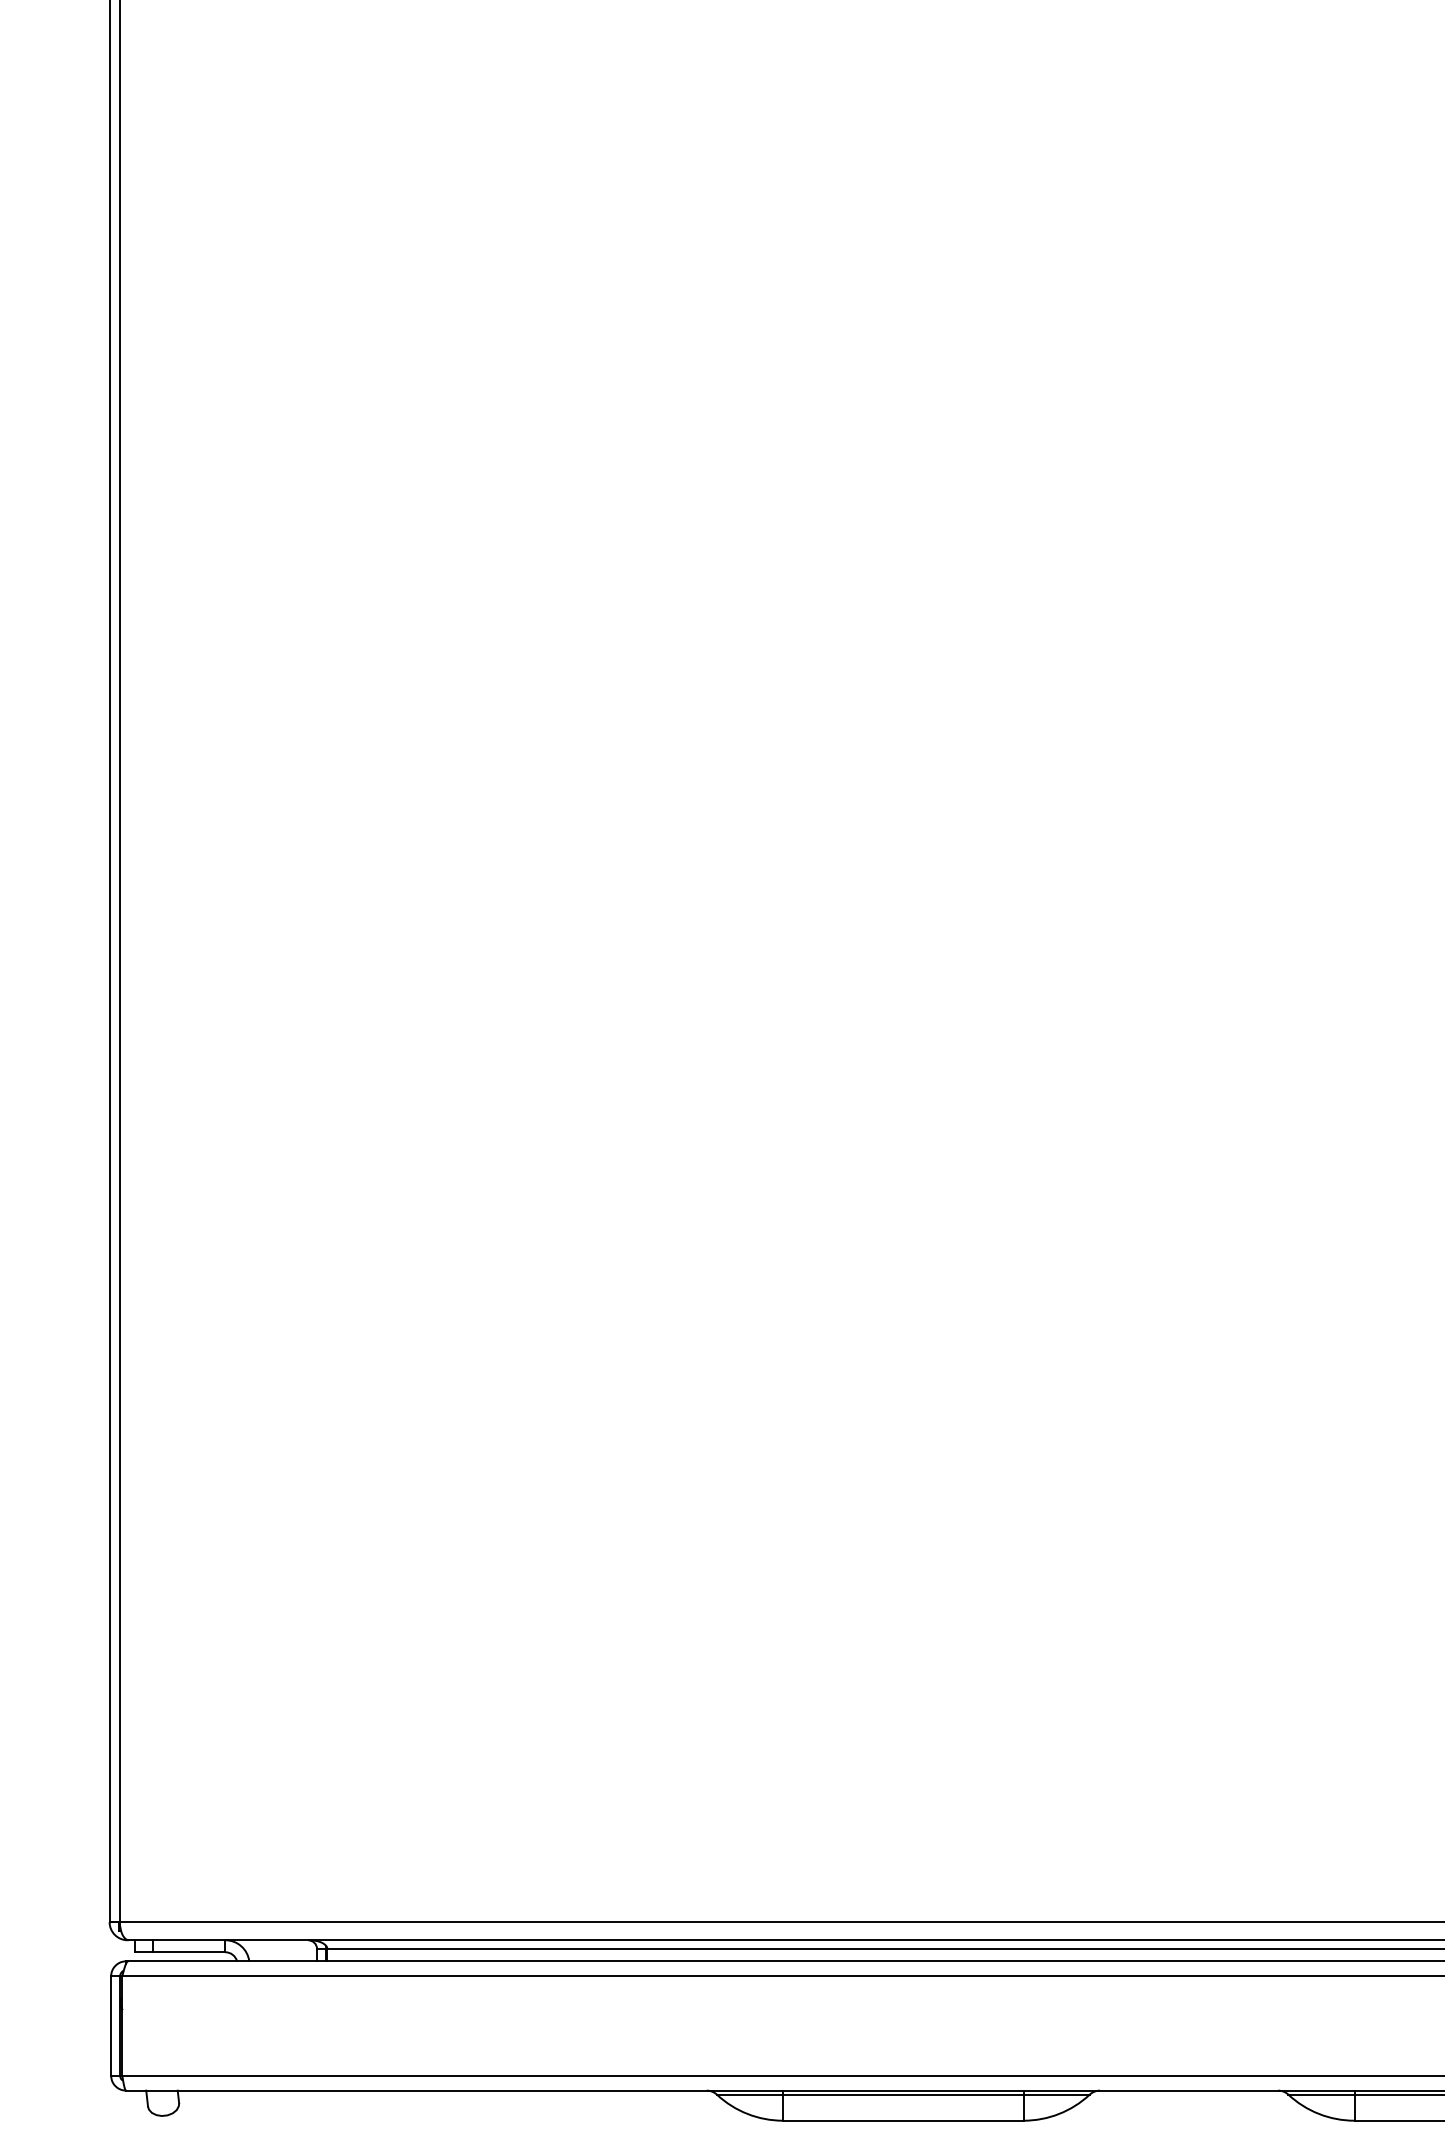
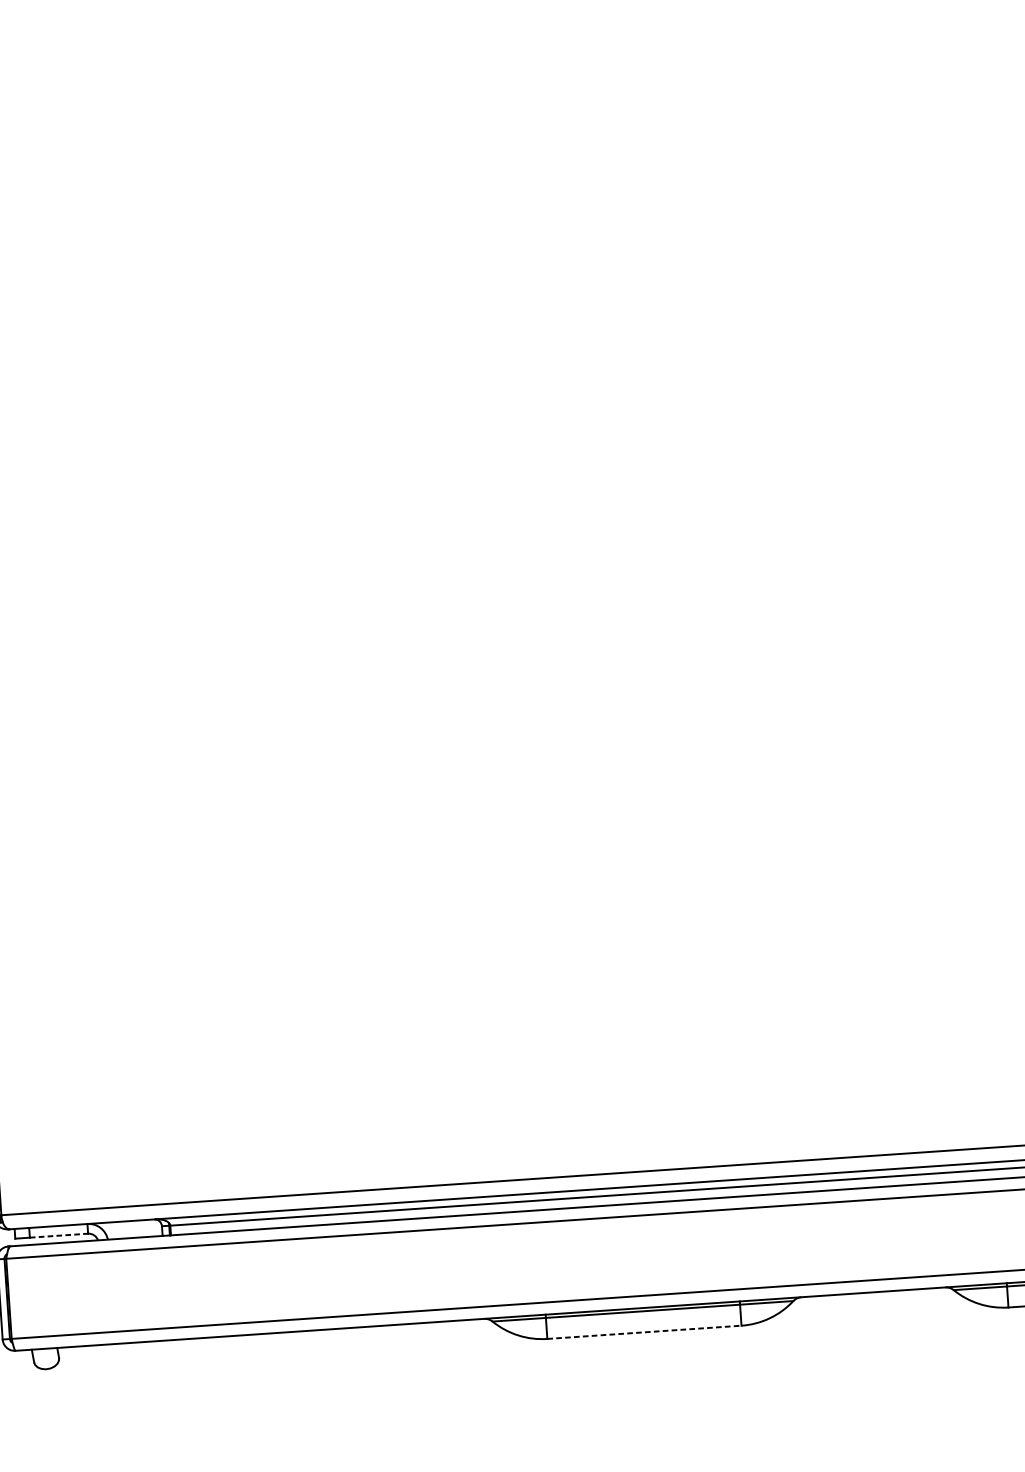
line: (189, 1952) -> (59, 1235), solid -> dashed
line: (903, 2120) -> (644, 1332), solid -> dashed

